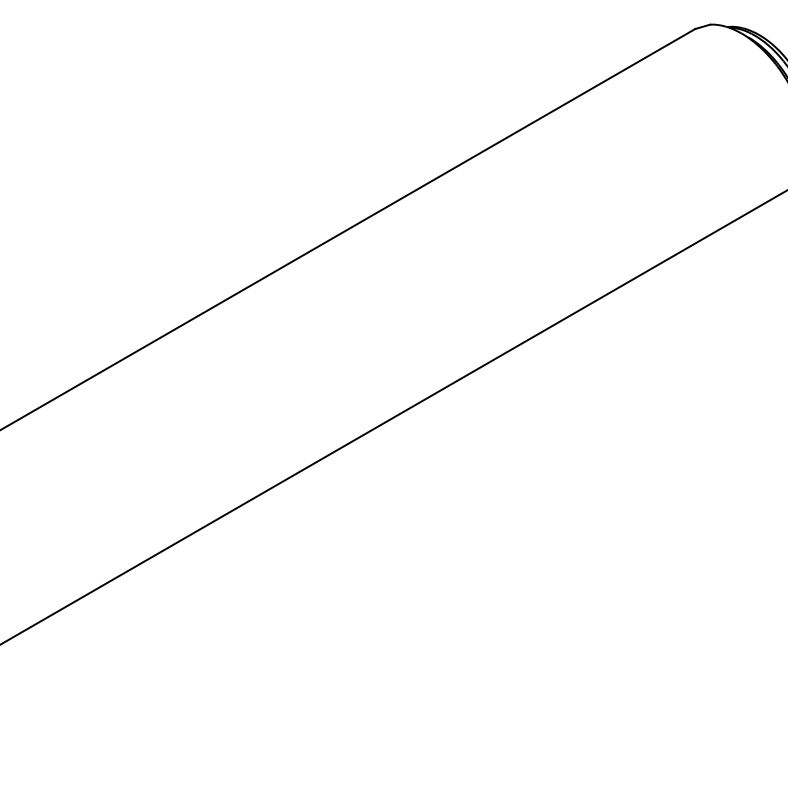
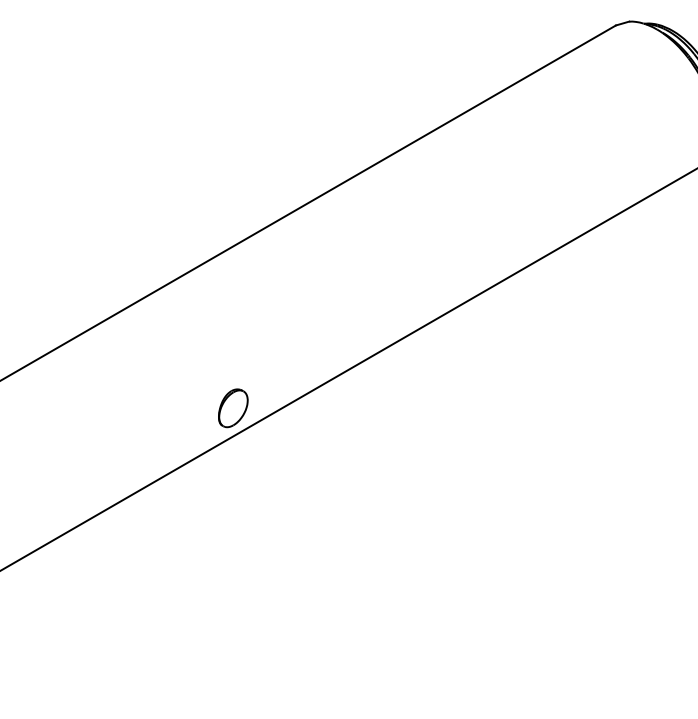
part: (263, 460) -> (233, 407), added

